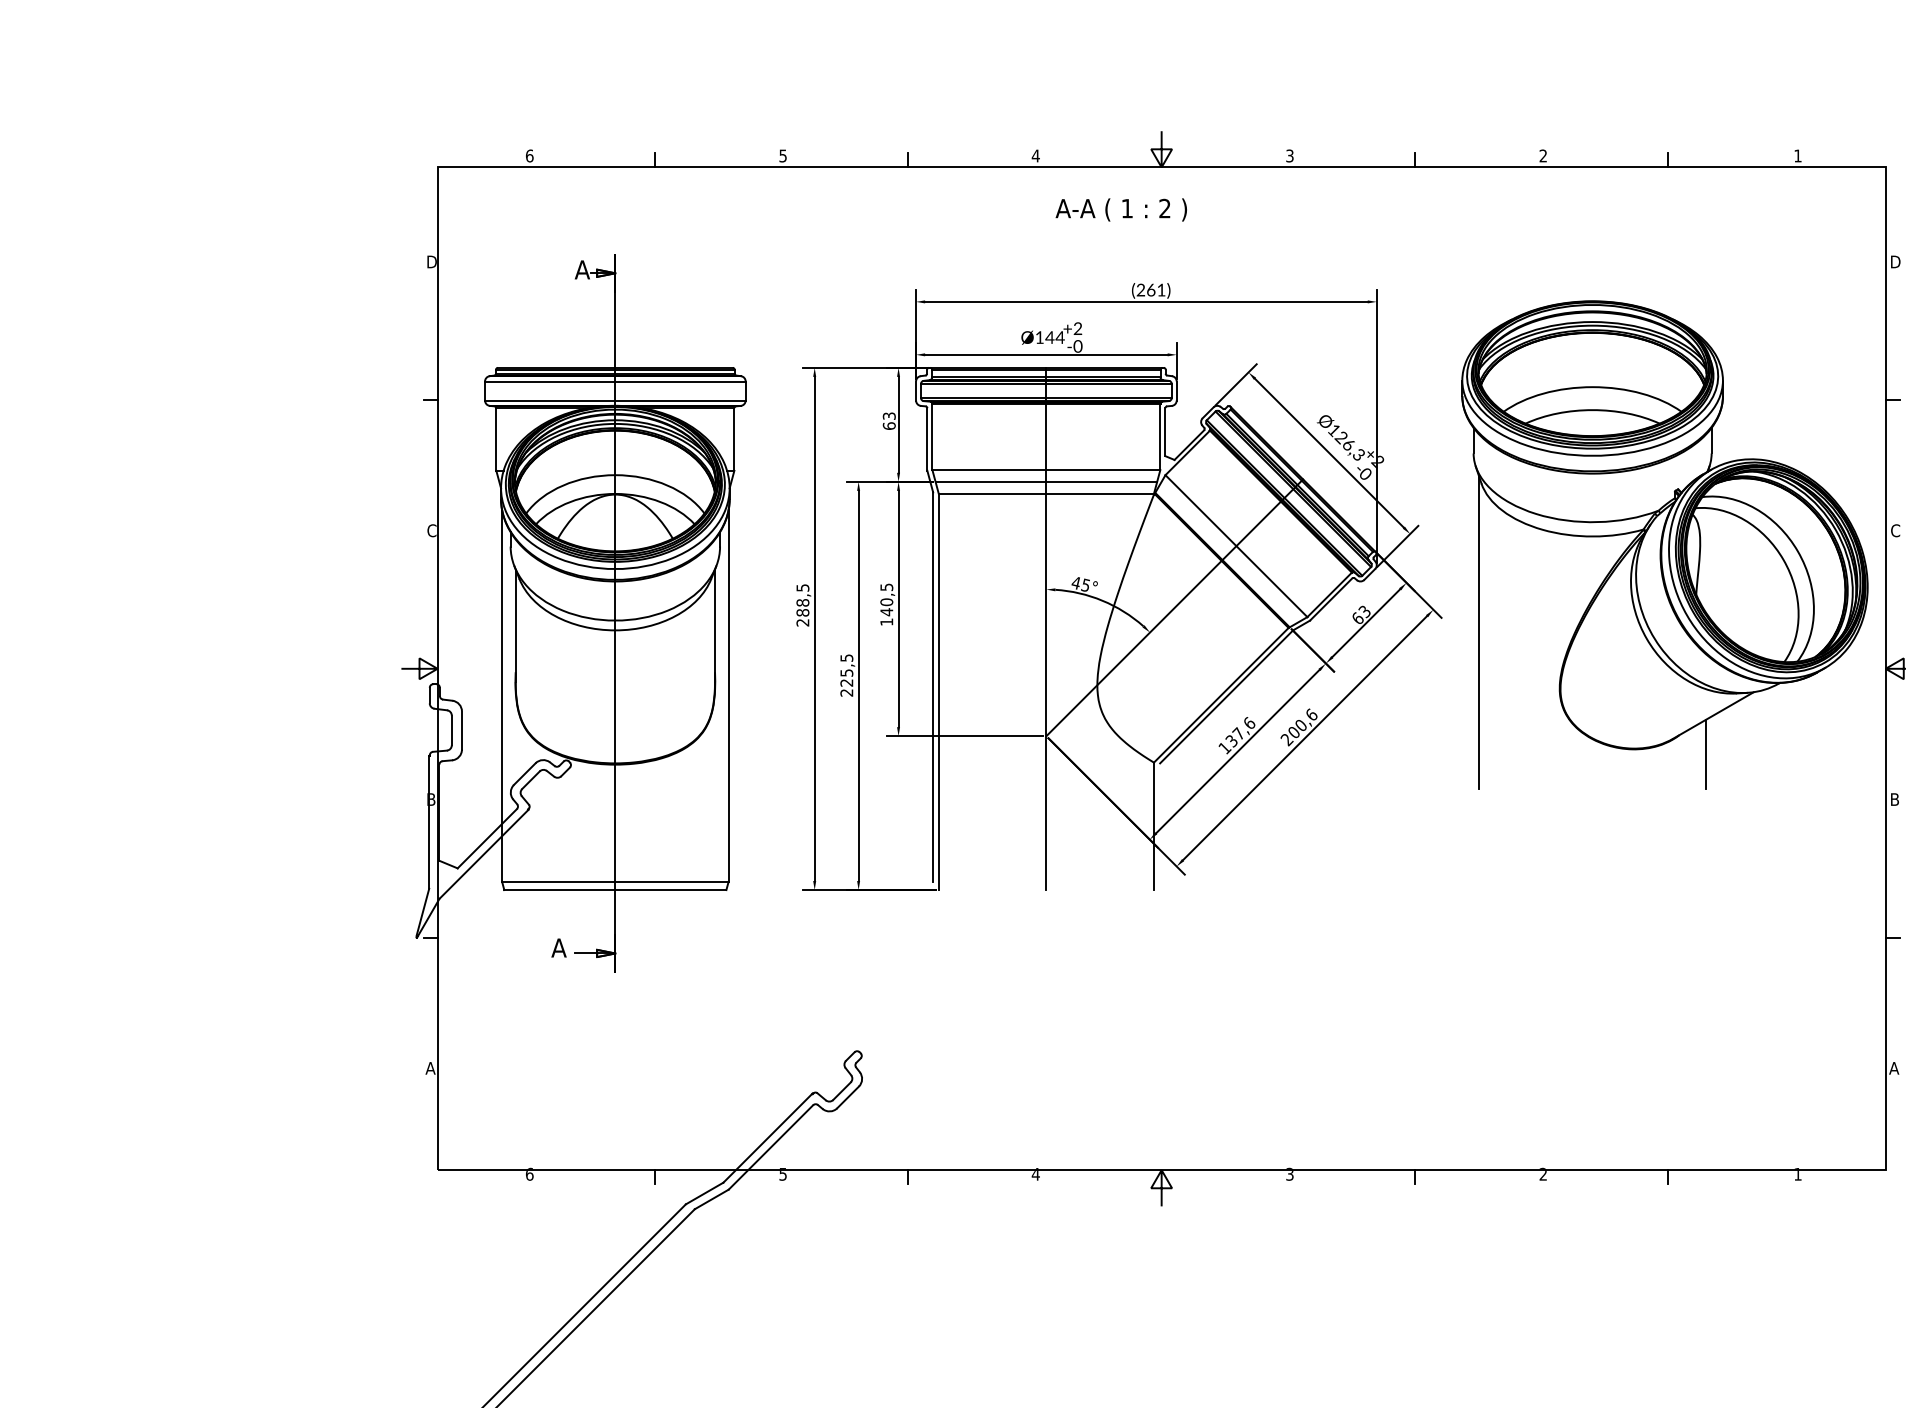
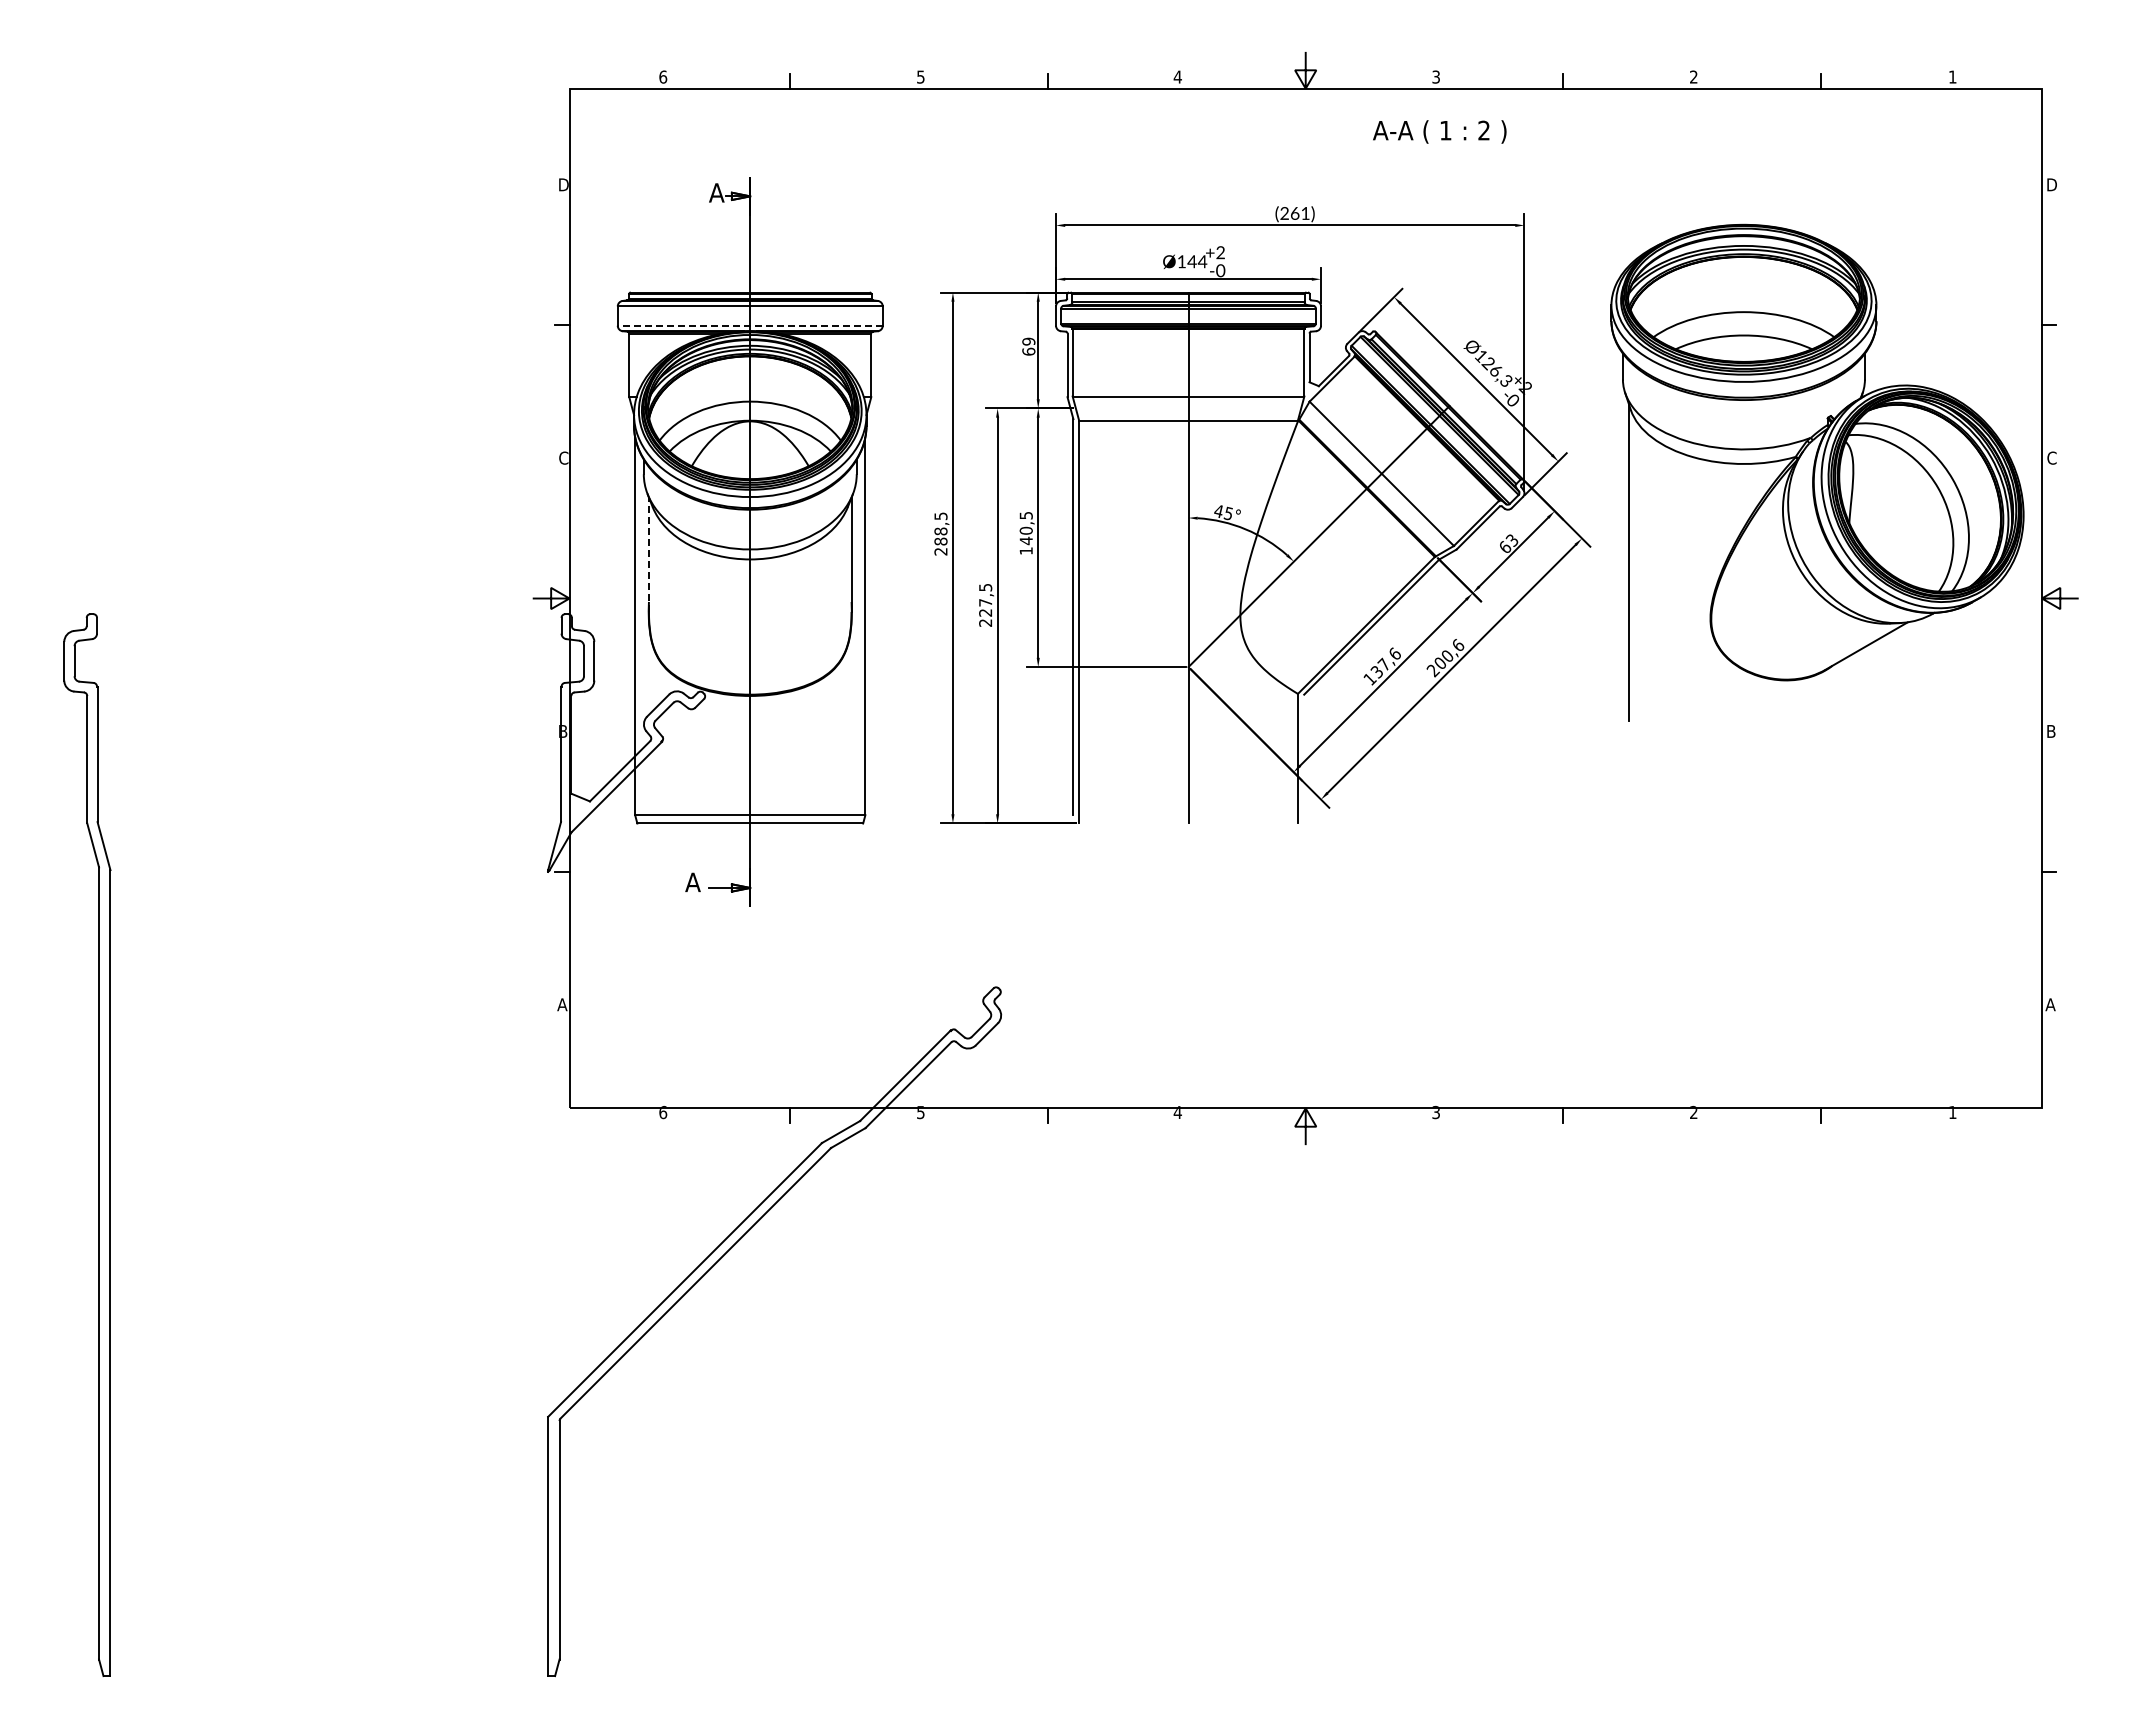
text: (1121, 209) -> (1439, 131), moved
line: (615, 400) -> (750, 325), solid -> dashed
text: (888, 416) -> (1028, 341), 63 -> 69
line: (1046, 481) -> (1188, 408), removed
line: (515, 625) -> (648, 554), solid -> dashed
text: (846, 672) -> (985, 602), 225,5 -> 227,5
line: (1706, 754) -> (1859, 685), removed

